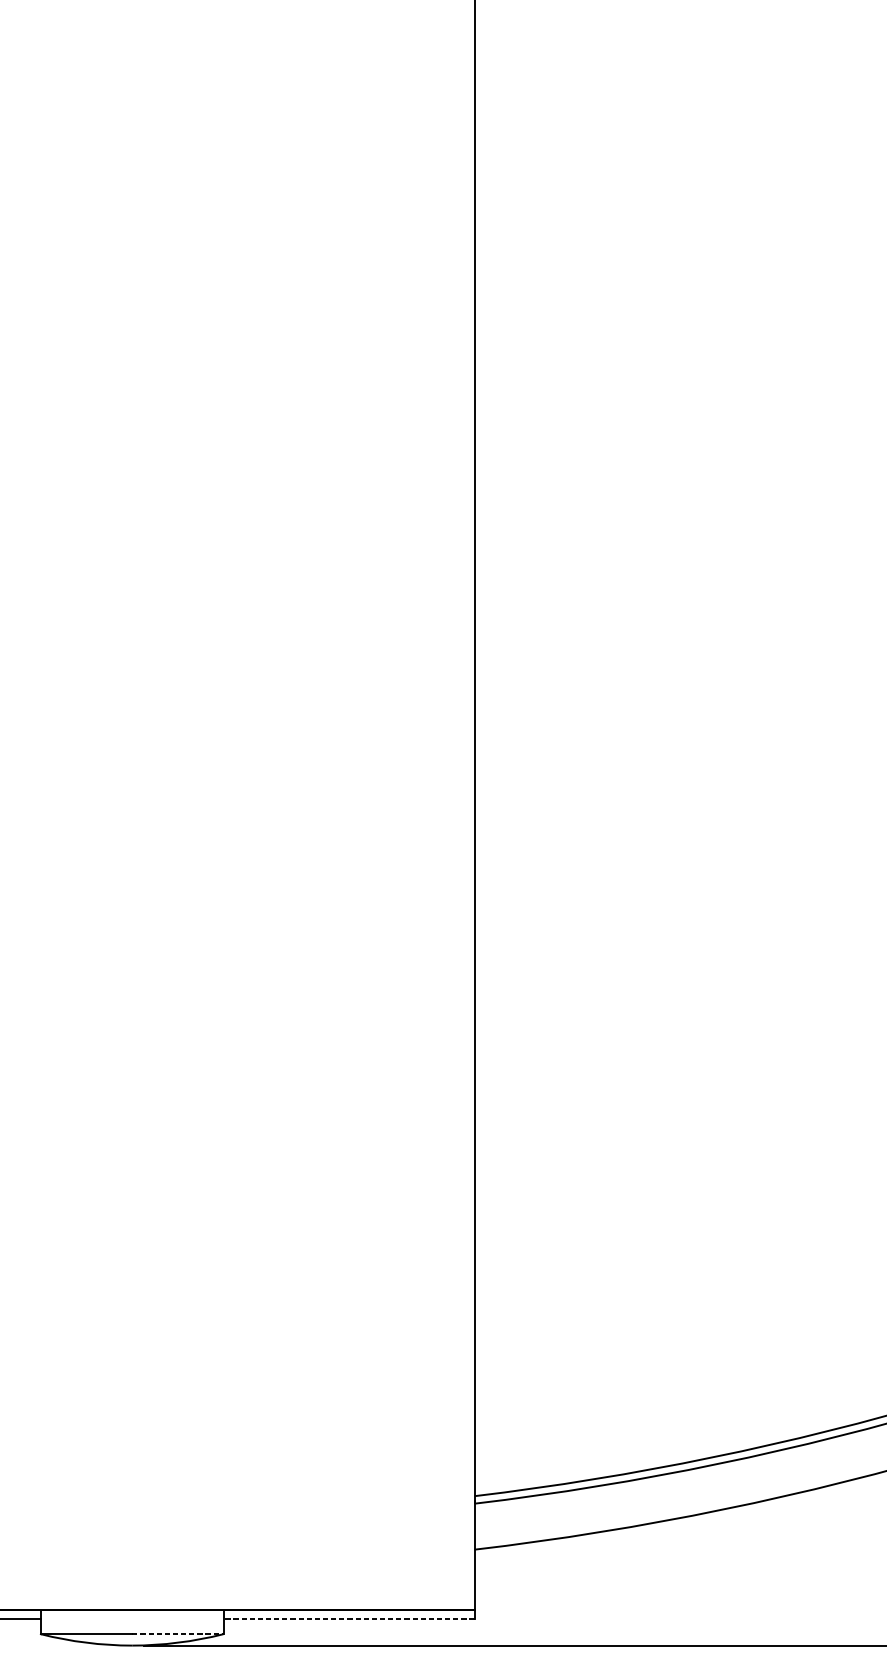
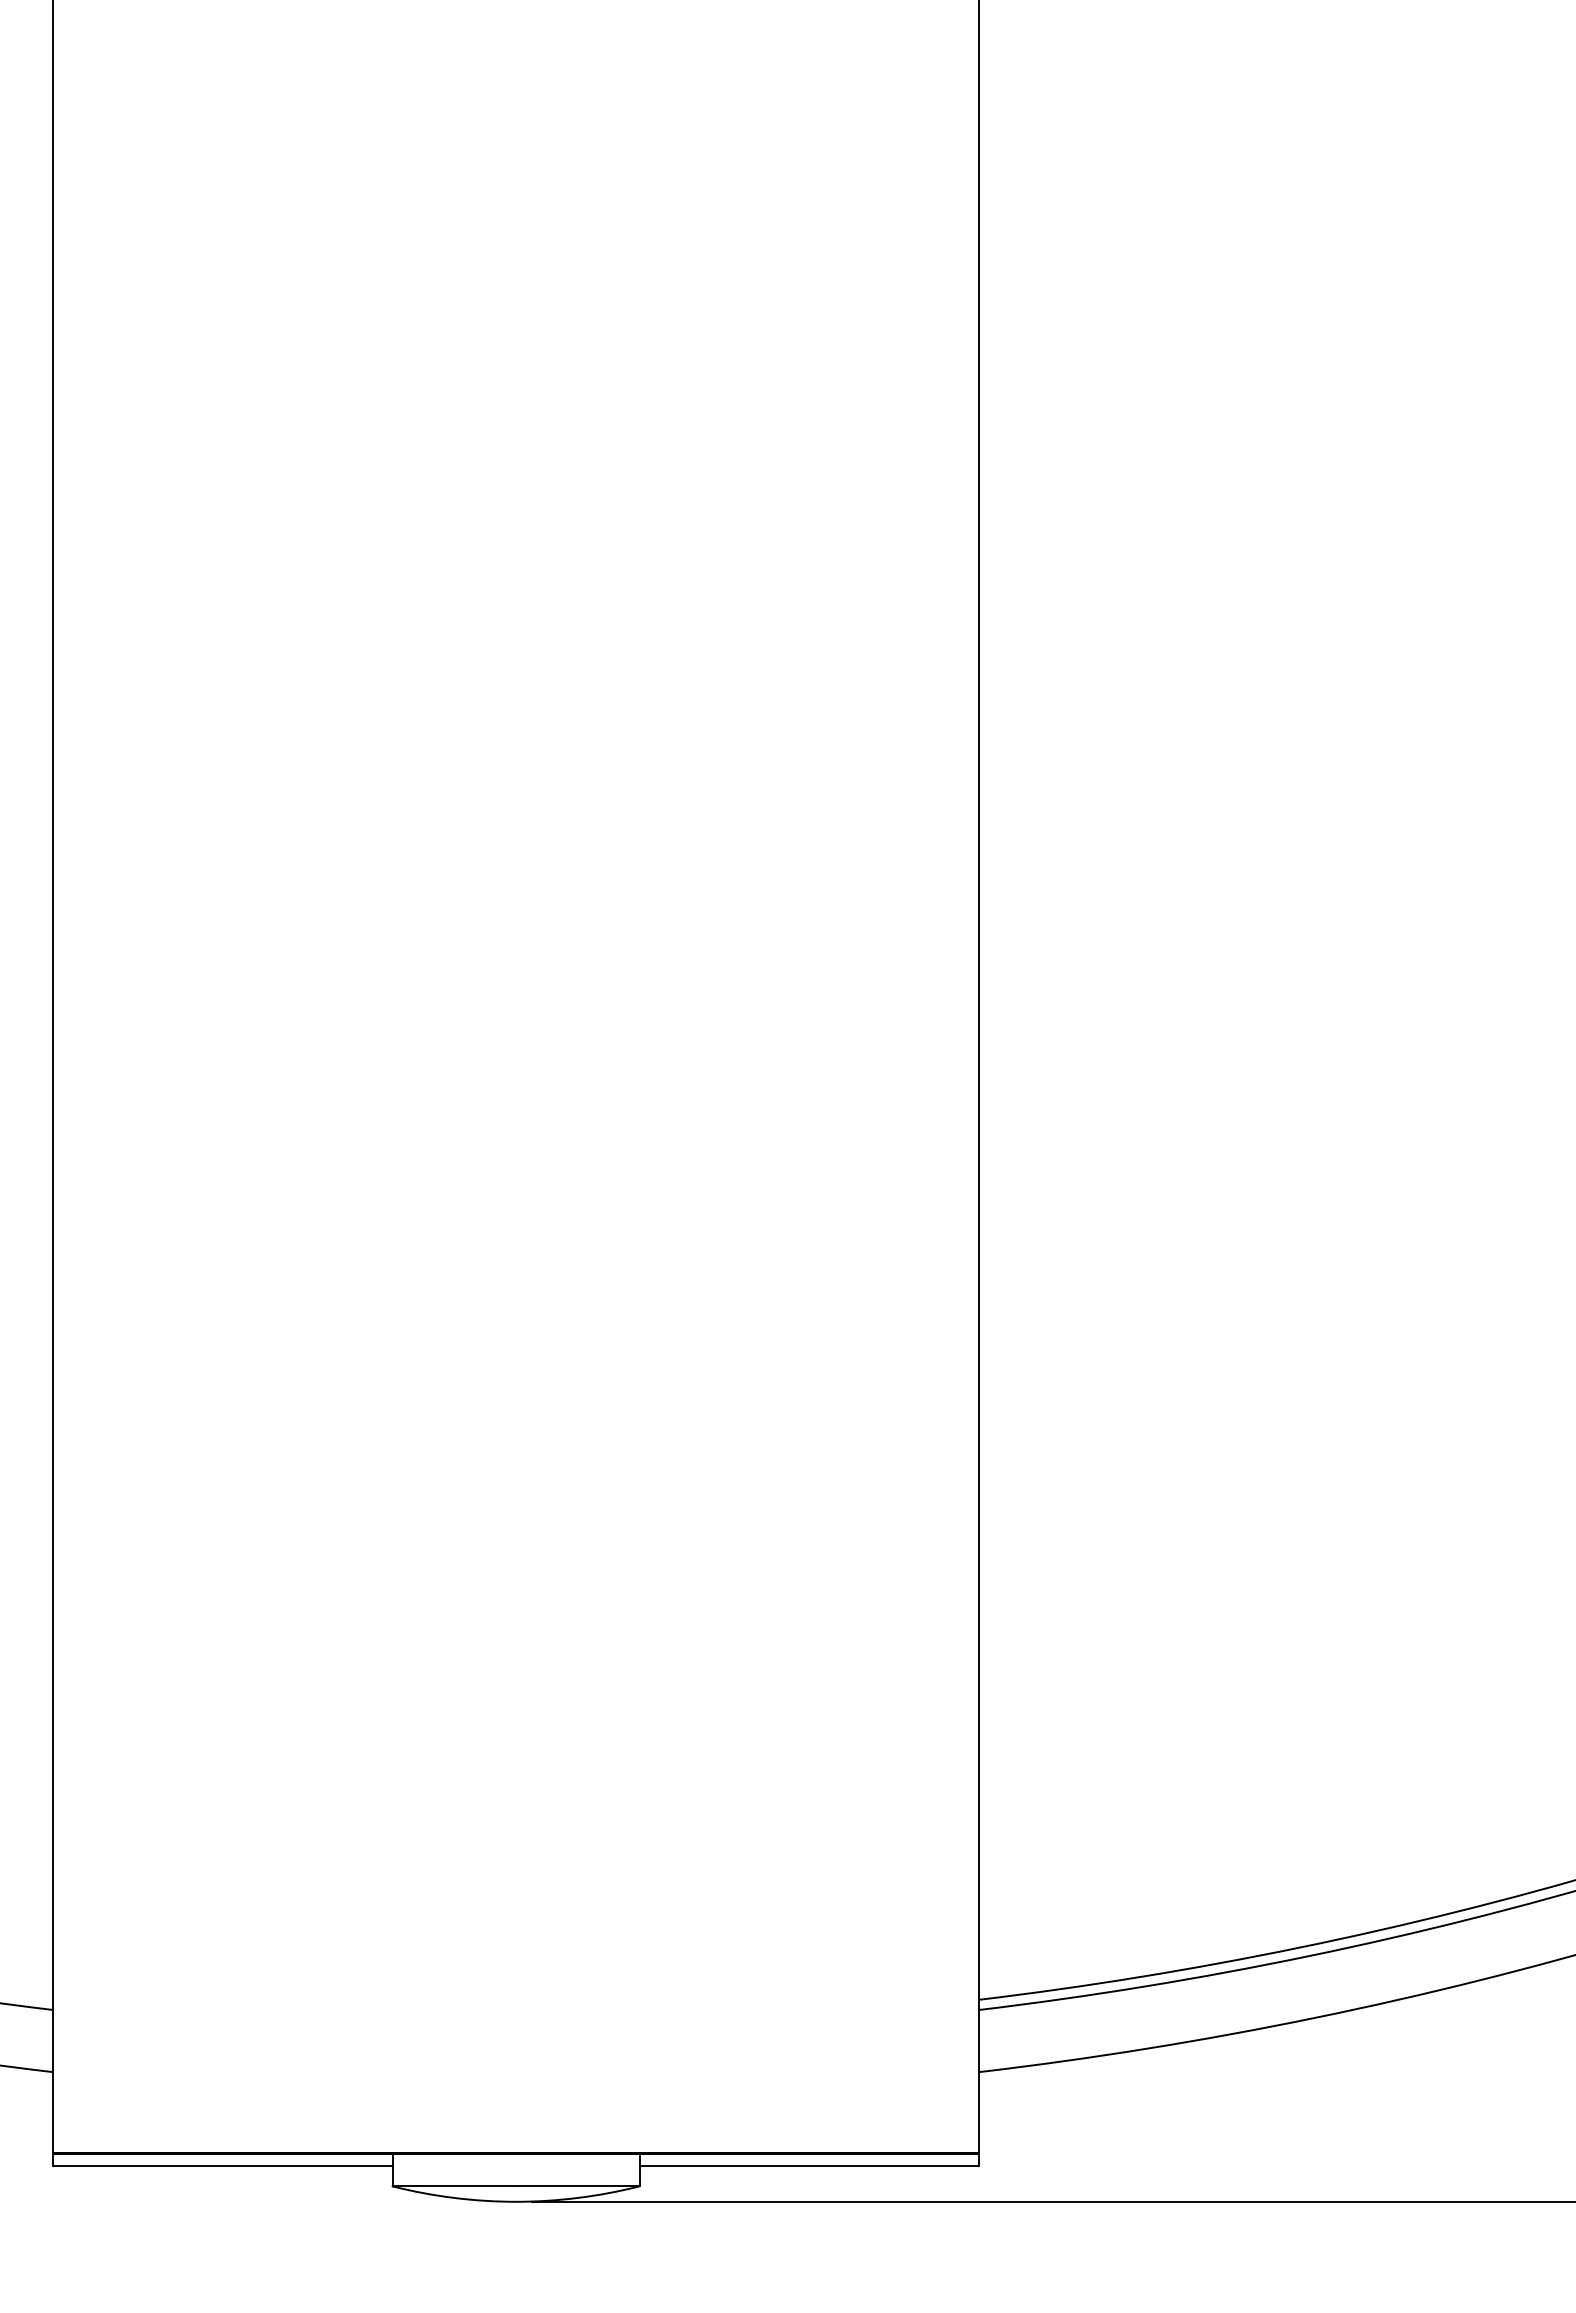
line: (349, 1619) -> (809, 2166), dashed -> solid
line: (177, 1634) -> (577, 2186), dashed -> solid

